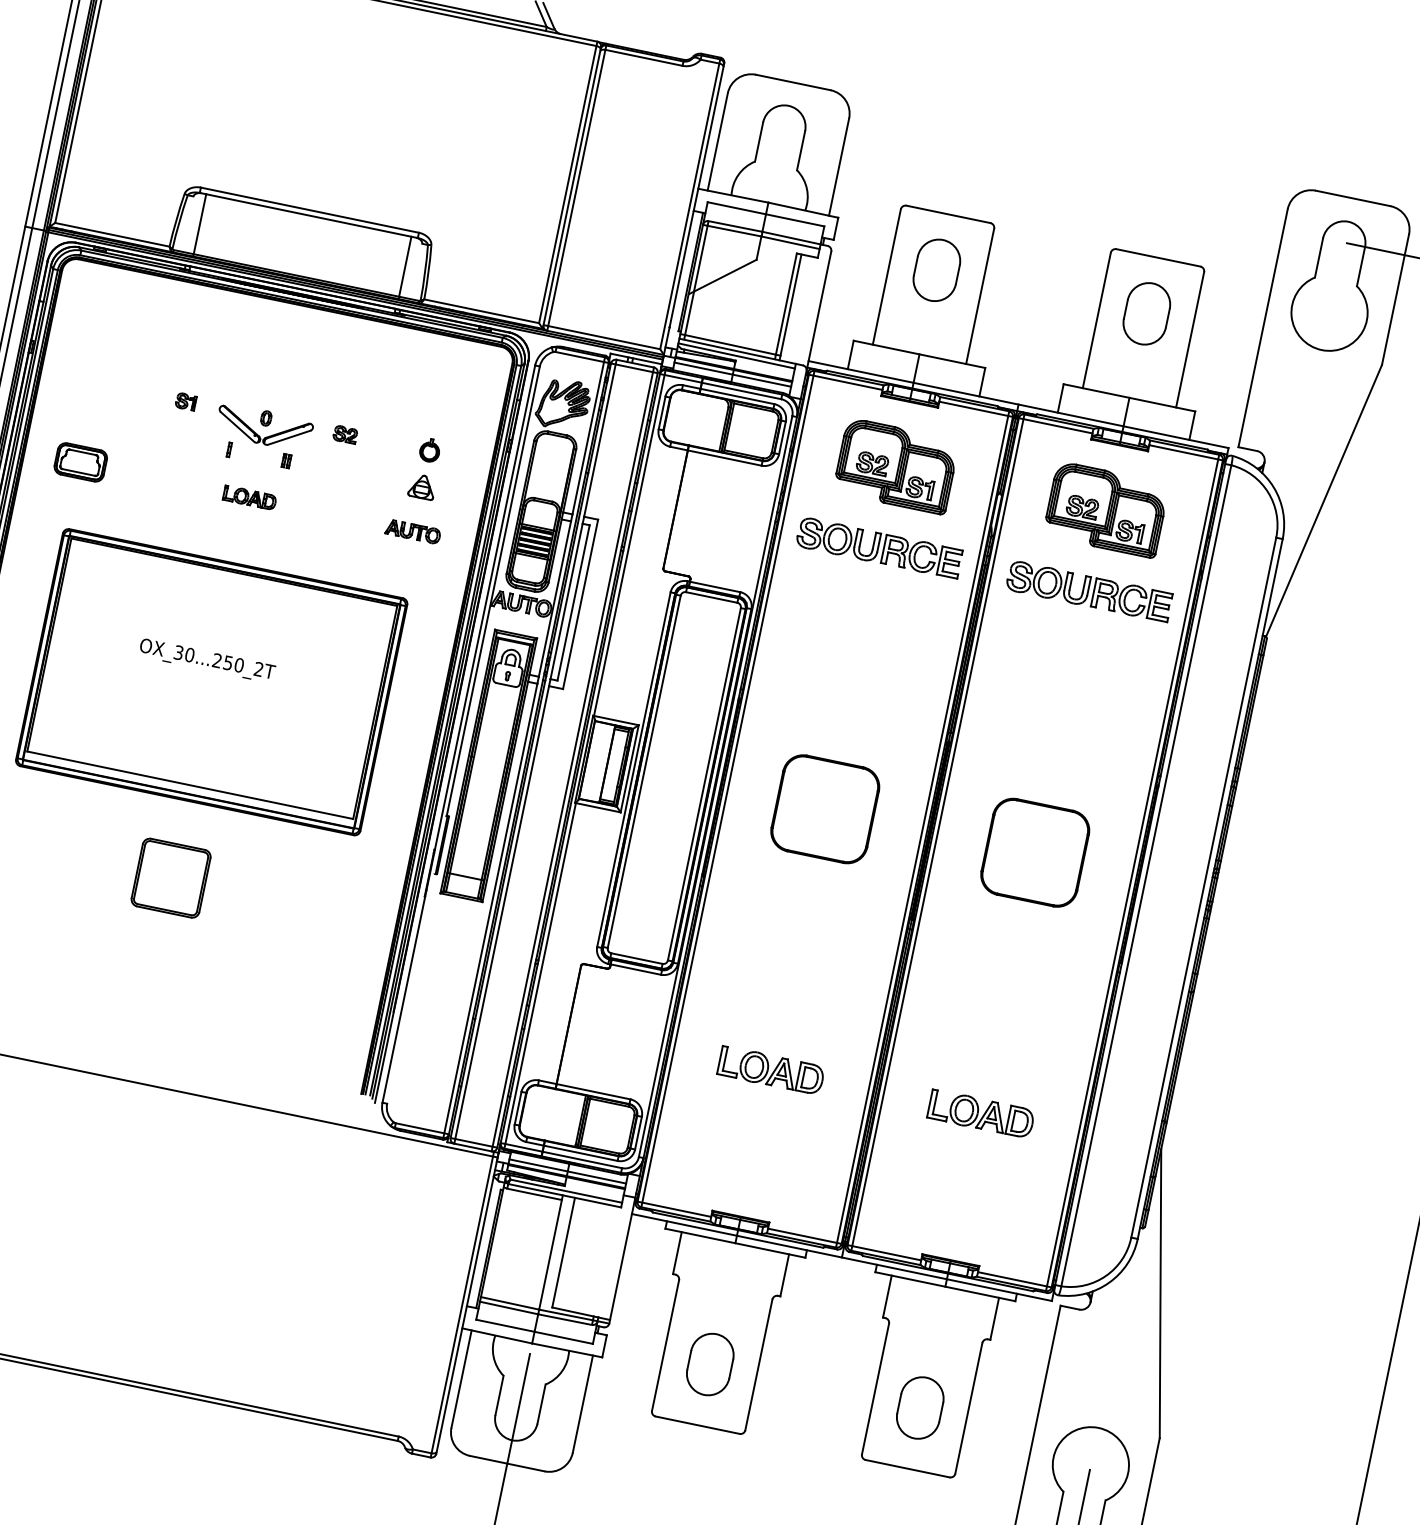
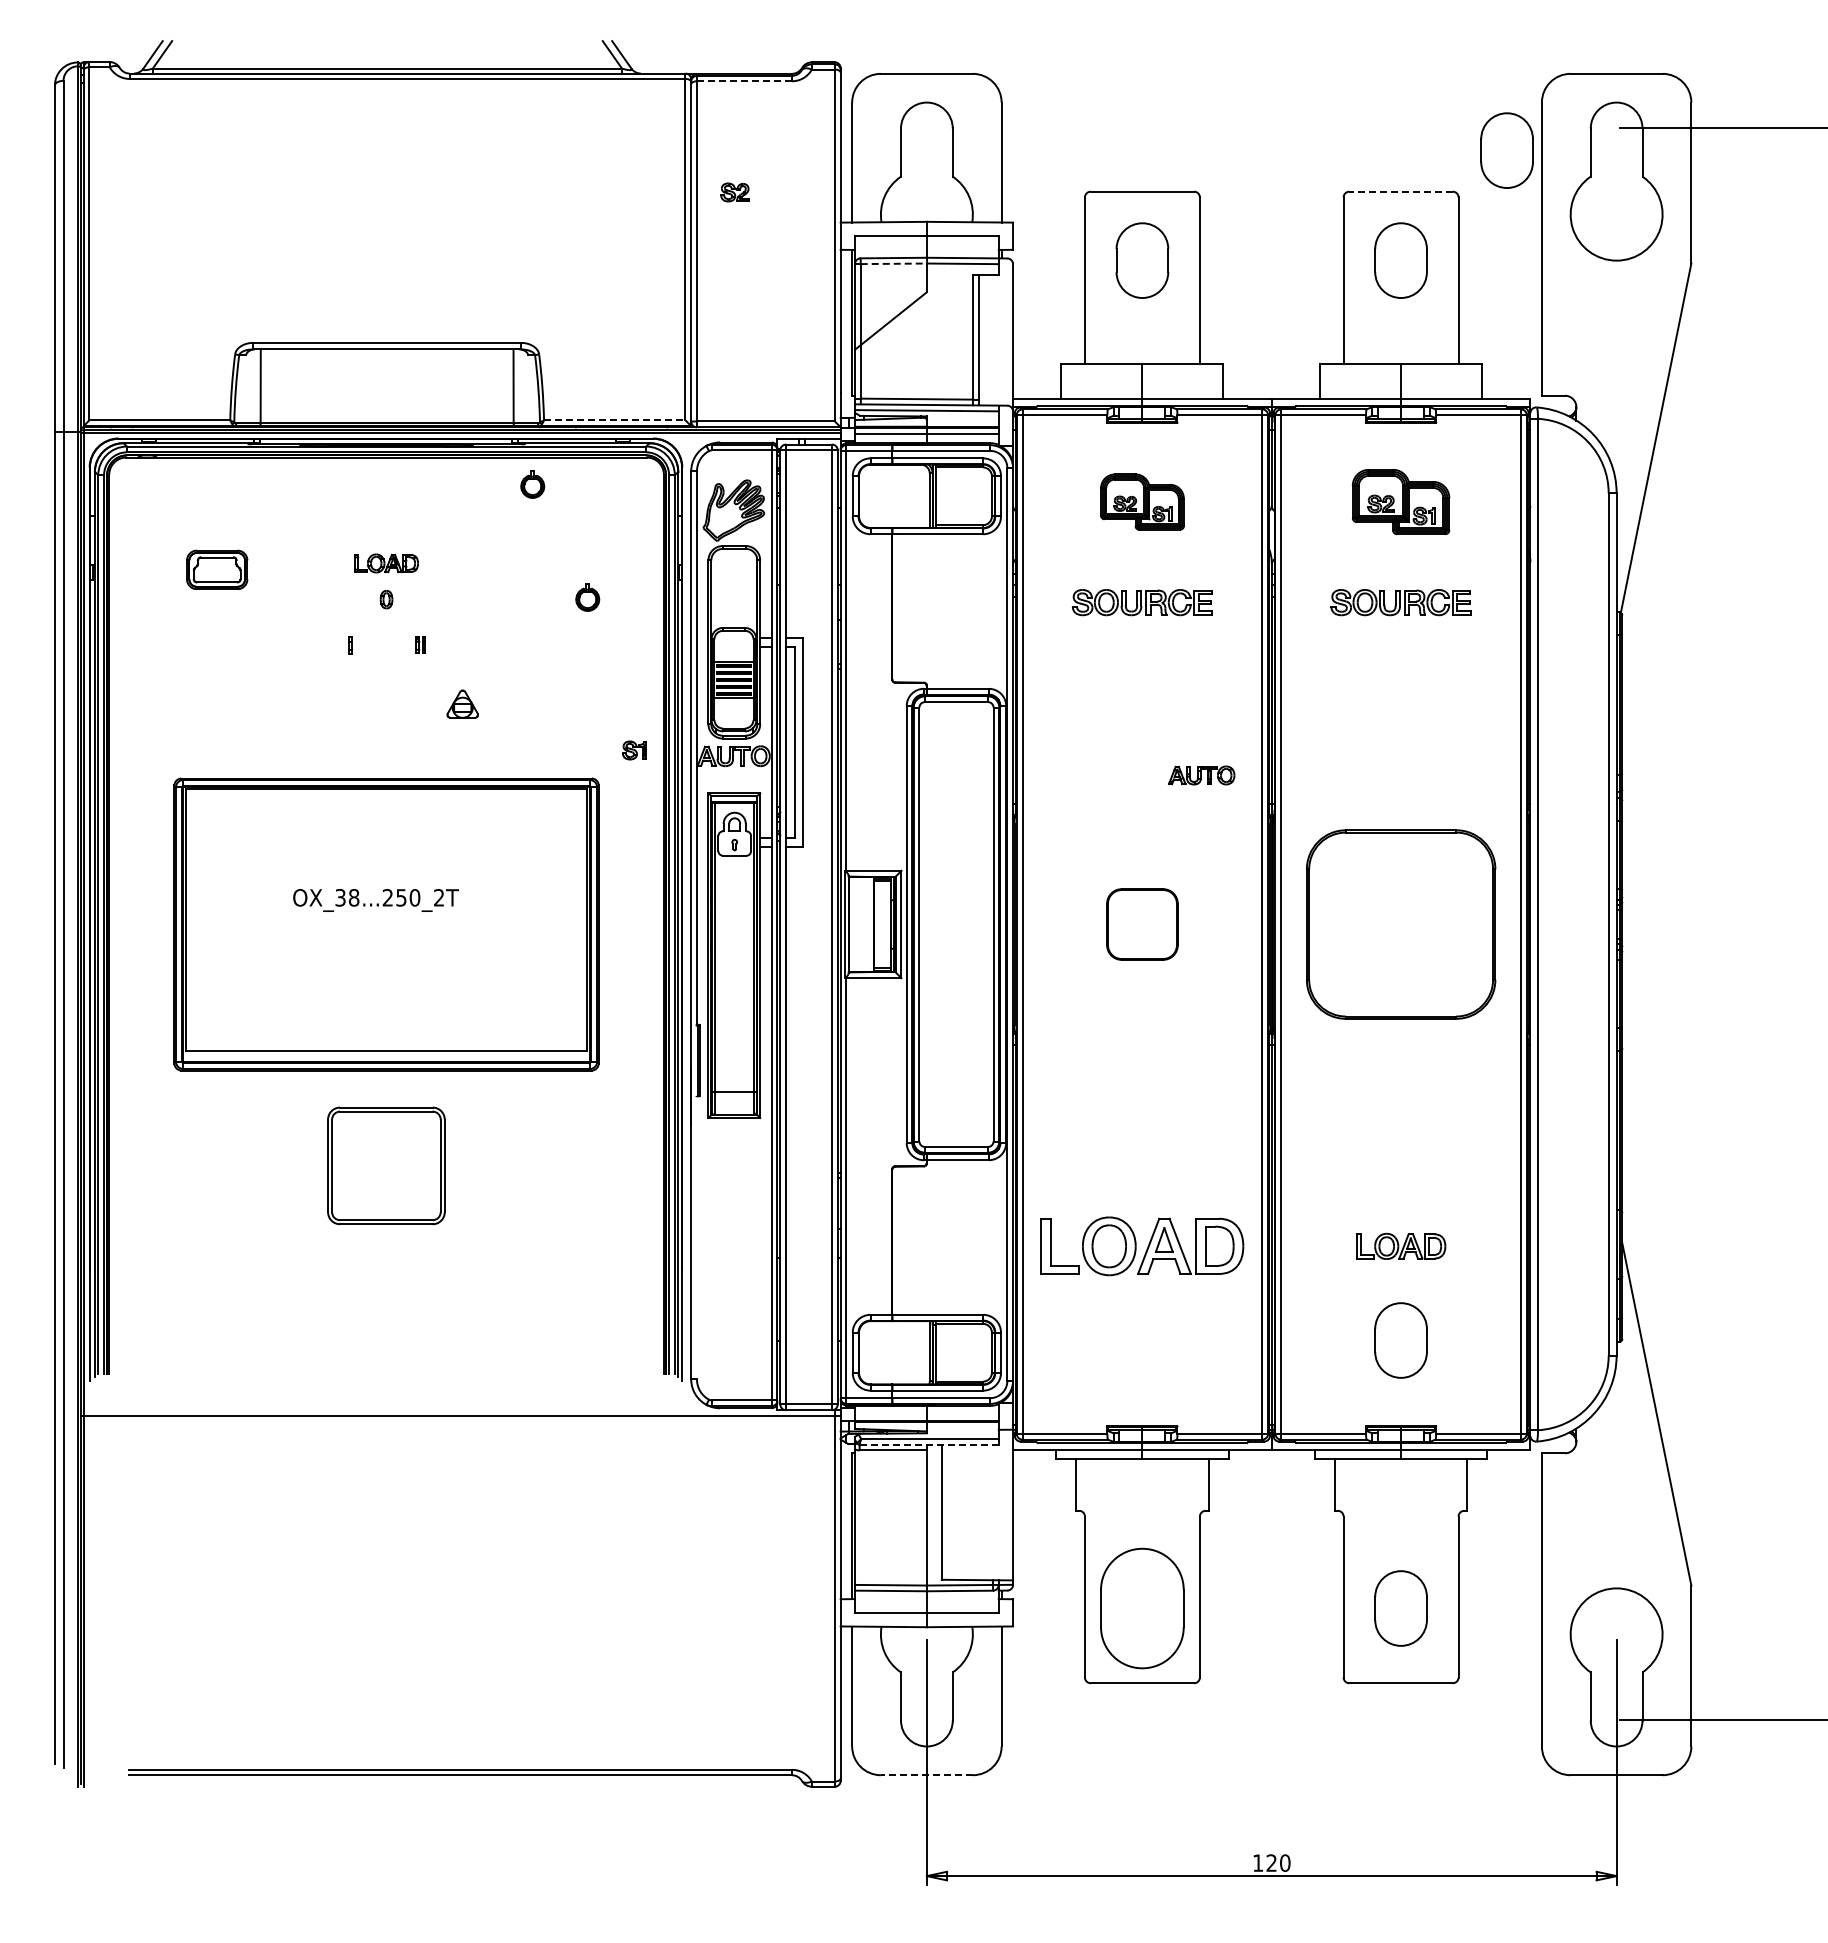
line: (643, 58) -> (744, 81), solid -> dashed
line: (735, 231) -> (894, 263), solid -> dashed
part: (1250, 242) -> (1506, 150), added
line: (1158, 257) -> (1401, 191), solid -> dashed
line: (481, 311) -> (614, 420), solid -> dashed
part: (404, 349) -> (532, 484), added
part: (185, 401) -> (634, 750), moved
part: (345, 434) -> (734, 192), moved
part: (259, 435) -> (382, 621), removed
part: (81, 462) -> (217, 569), moved
part: (896, 465) -> (1142, 501), size x0.6
part: (422, 486) -> (462, 703), moved
part: (249, 497) -> (386, 563), moved
part: (1105, 509) -> (1400, 501), size x0.7
part: (412, 531) -> (1201, 775), moved
part: (879, 547) -> (1142, 602), size x0.7
part: (1088, 591) -> (1400, 602), size x0.7
text: (189, 654) -> (353, 897), OX_30...250_2T -> OX_38...250_2T
part: (825, 809) -> (1142, 924), size x0.6
part: (1034, 852) -> (1400, 924), size x1.6
part: (171, 877) -> (386, 1165), size x1.4
part: (771, 1070) -> (1142, 1246), size x1.6
part: (981, 1114) -> (1401, 1246), size x0.7
line: (567, 1171) -> (926, 1415), removed
part: (964, 1190) -> (1400, 1340), added
line: (565, 1195) -> (929, 1444), solid -> dashed
part: (710, 1364) -> (1142, 1608), size x1.6
line: (506, 1463) -> (926, 1775), solid -> dashed

